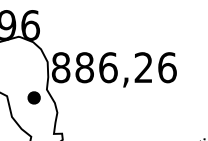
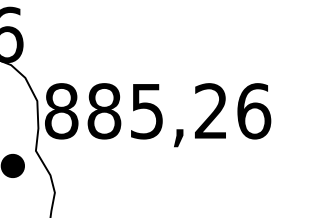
text: (108, 67) -> (147, 110), 886,26 -> 885,26

